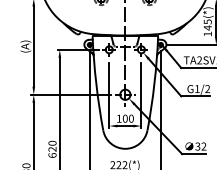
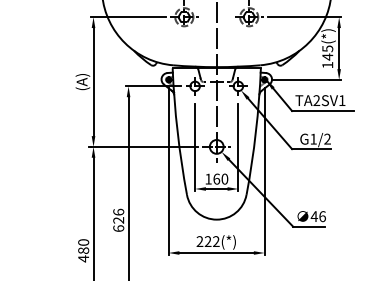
text: (125, 118) -> (216, 178), 100 -> 160
text: (52, 142) -> (118, 211), 620 -> 626
text: (200, 146) -> (317, 216), 32 -> 46

